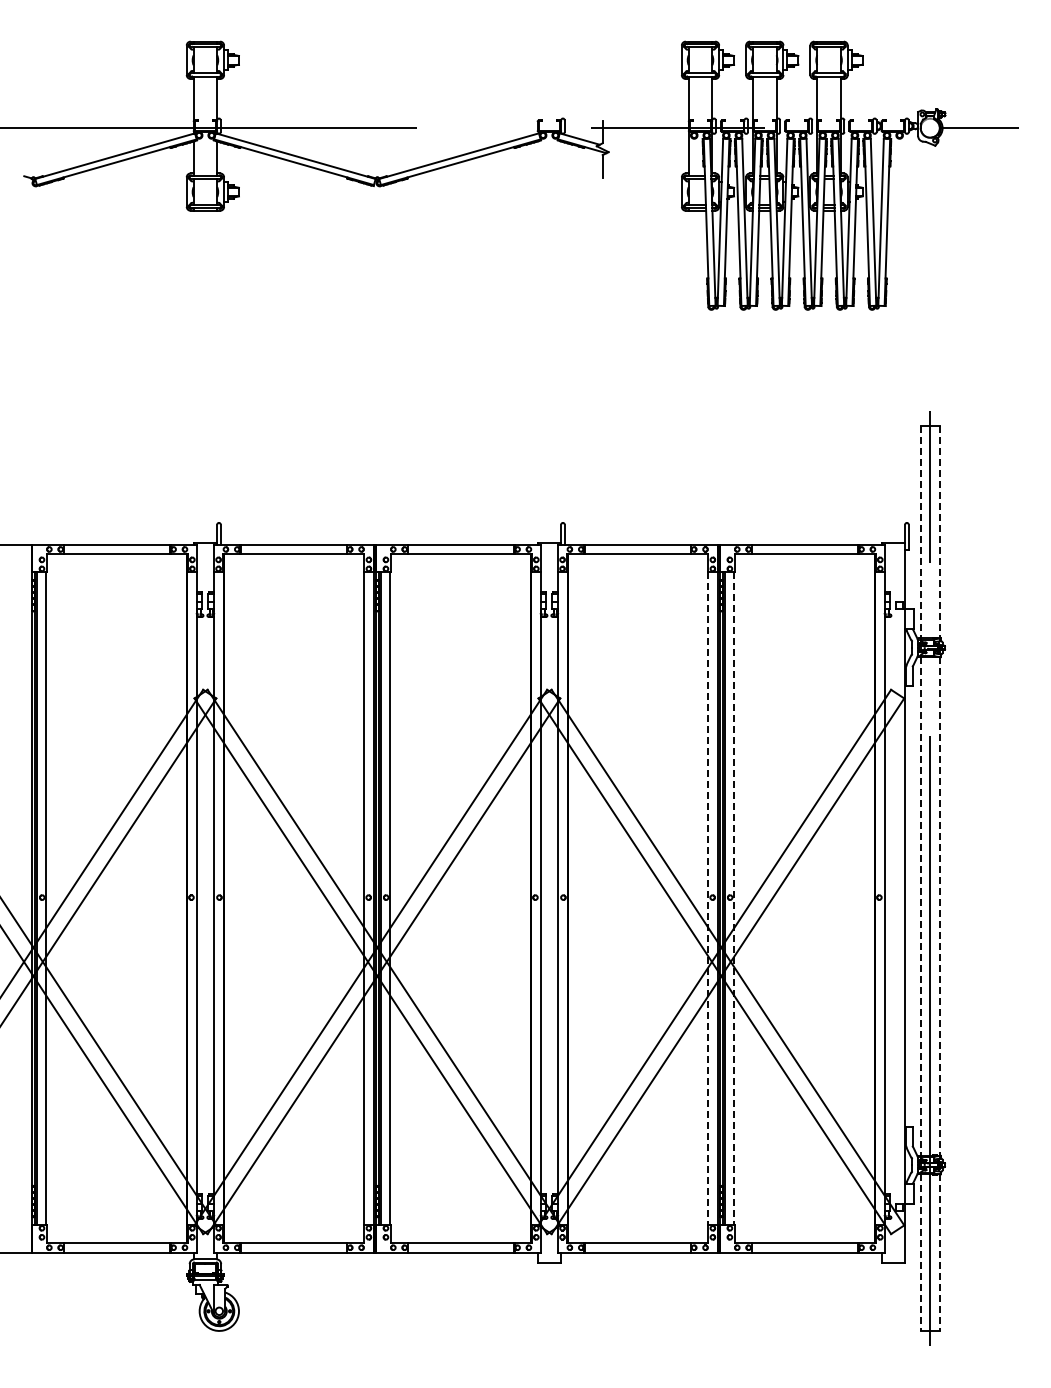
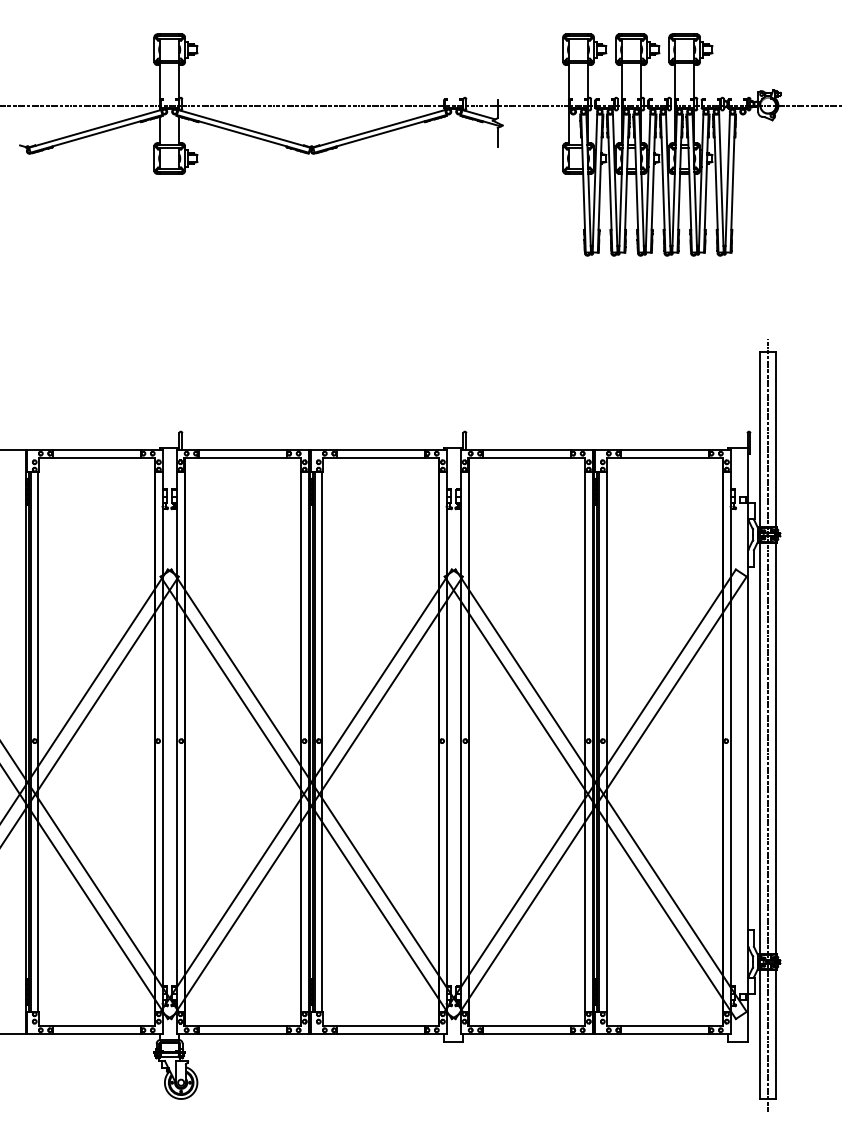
line: (920, 879) -> (760, 726), dashed -> solid
line: (939, 879) -> (775, 726), dashed -> solid
line: (708, 898) -> (585, 741), dashed -> solid
line: (734, 898) -> (606, 741), dashed -> solid

